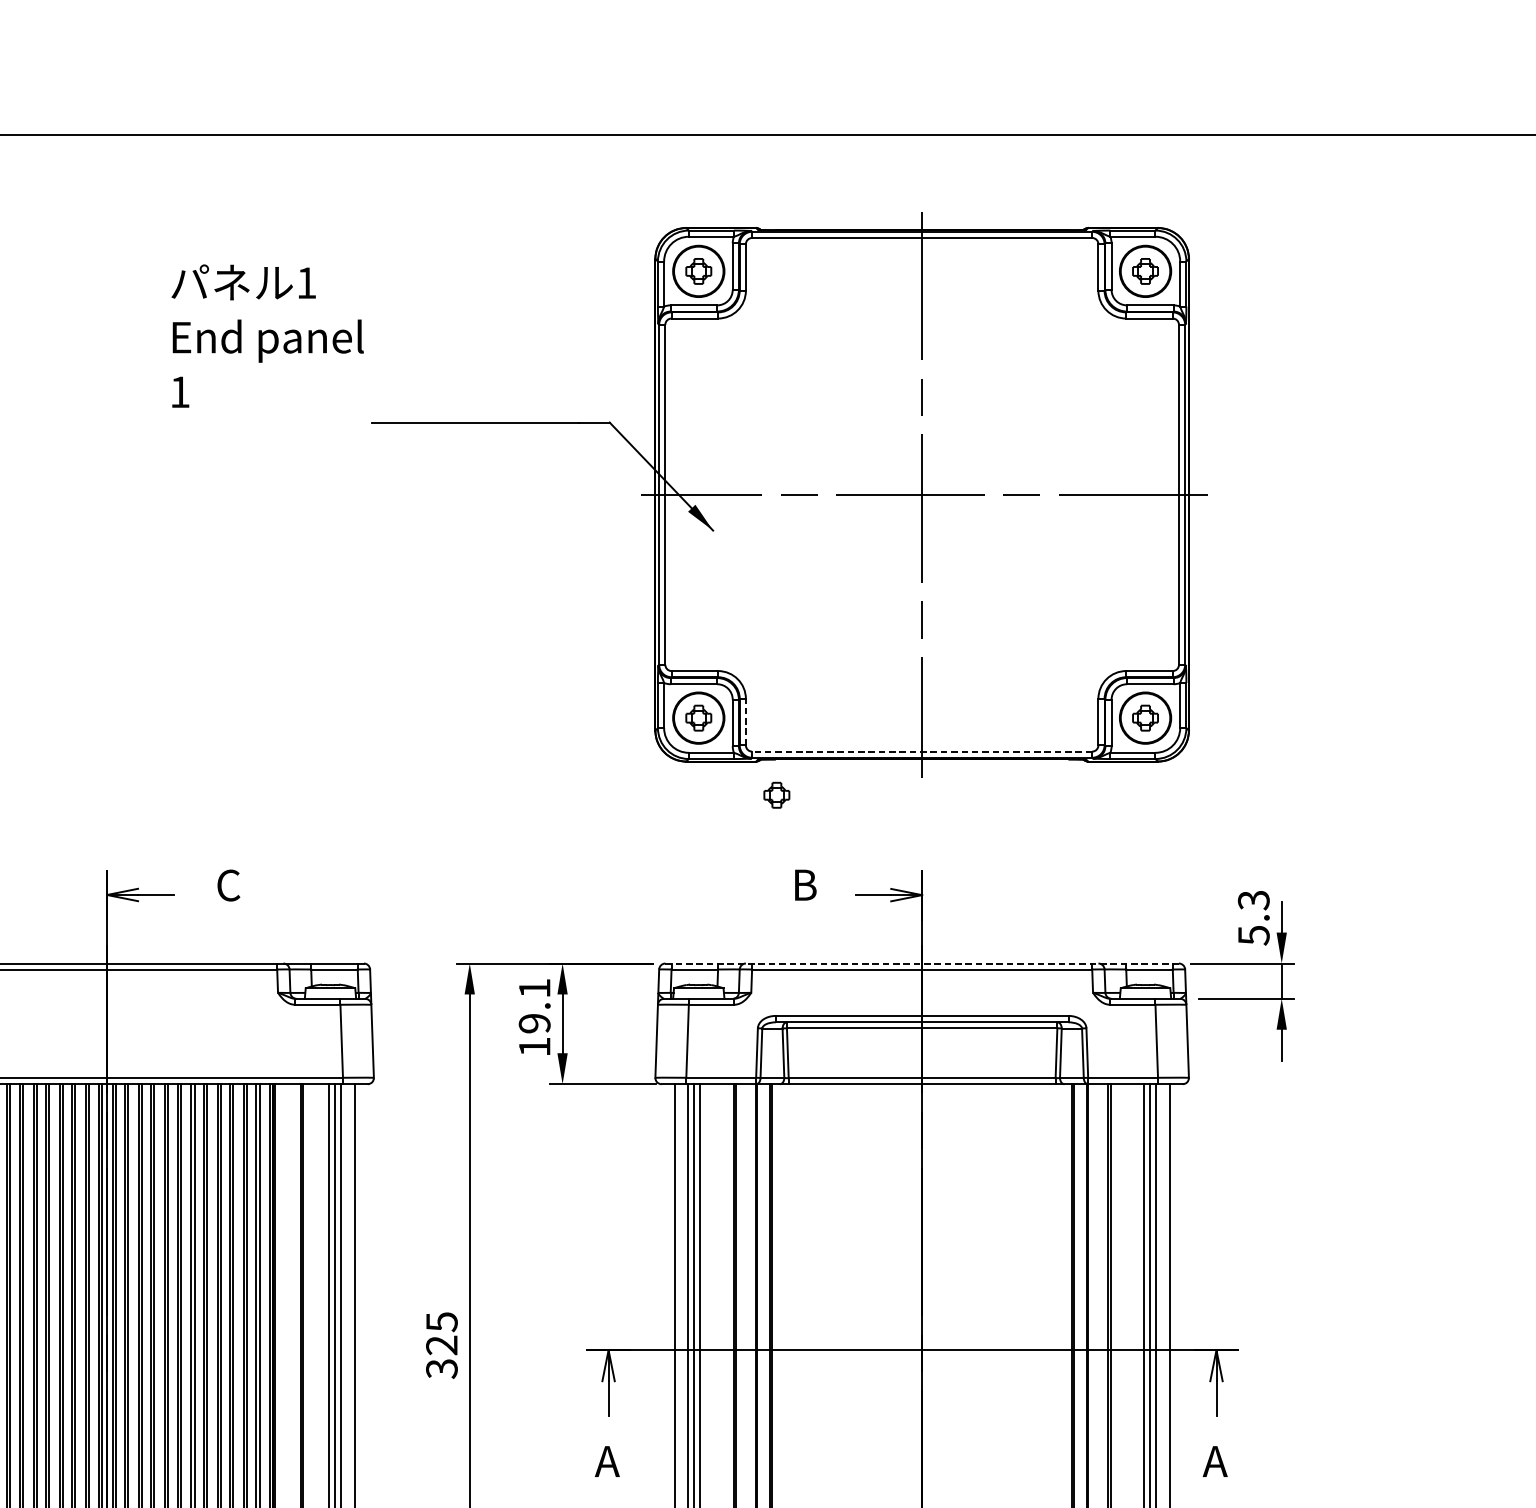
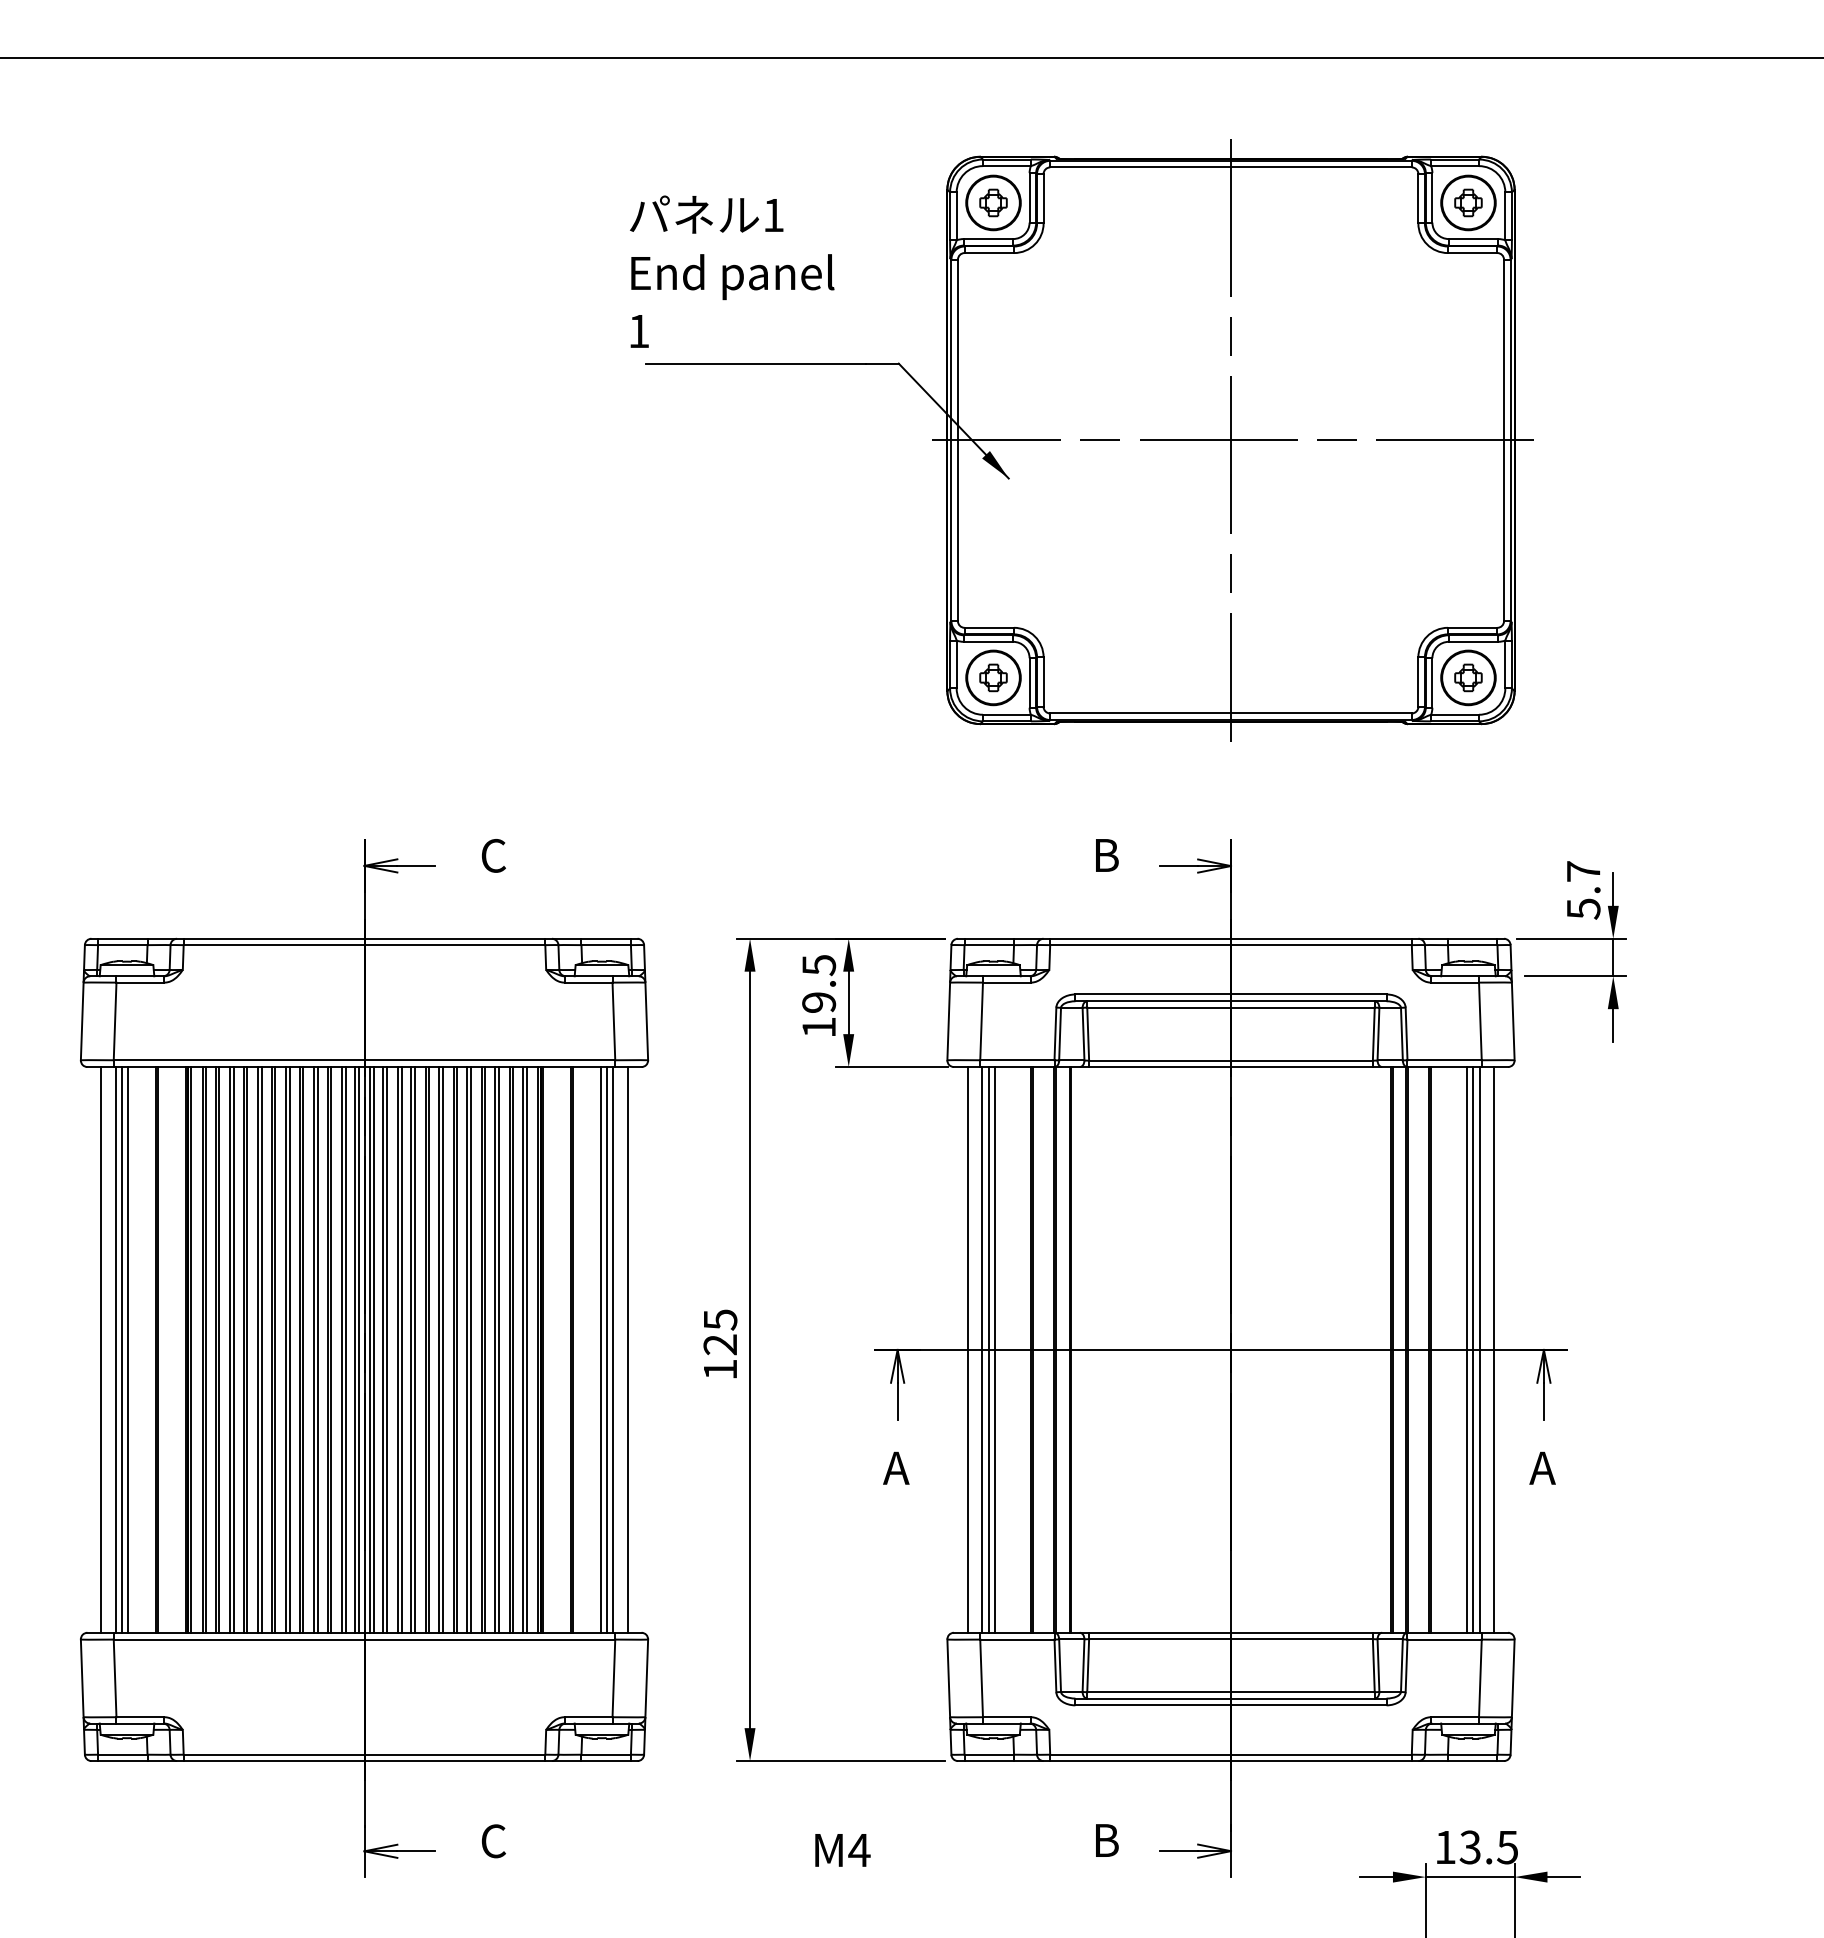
text: (267, 335) -> (732, 271), moved
line: (745, 722) -> (1043, 682), dashed -> solid
line: (922, 751) -> (1231, 713), dashed -> solid
part: (776, 794) -> (1076, 759), removed
text: (1253, 900) -> (1583, 871), 5.3 -> 5.7
line: (922, 963) -> (1231, 938), dashed -> solid
text: (535, 988) -> (819, 965), 19.1 -> 19.5
text: (441, 1368) -> (720, 1369), 325 -> 125

